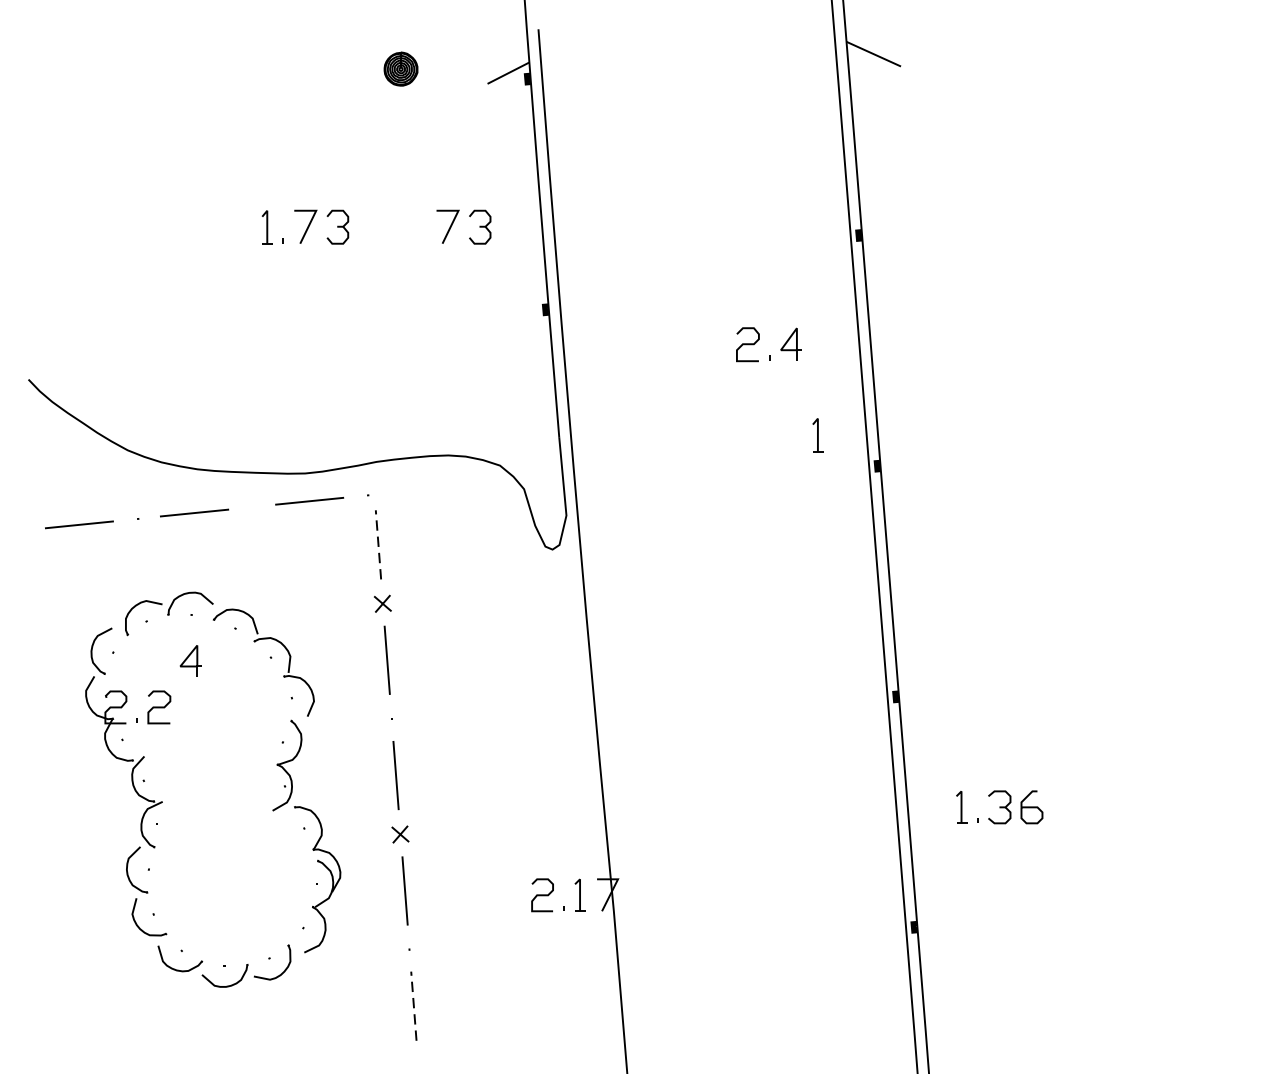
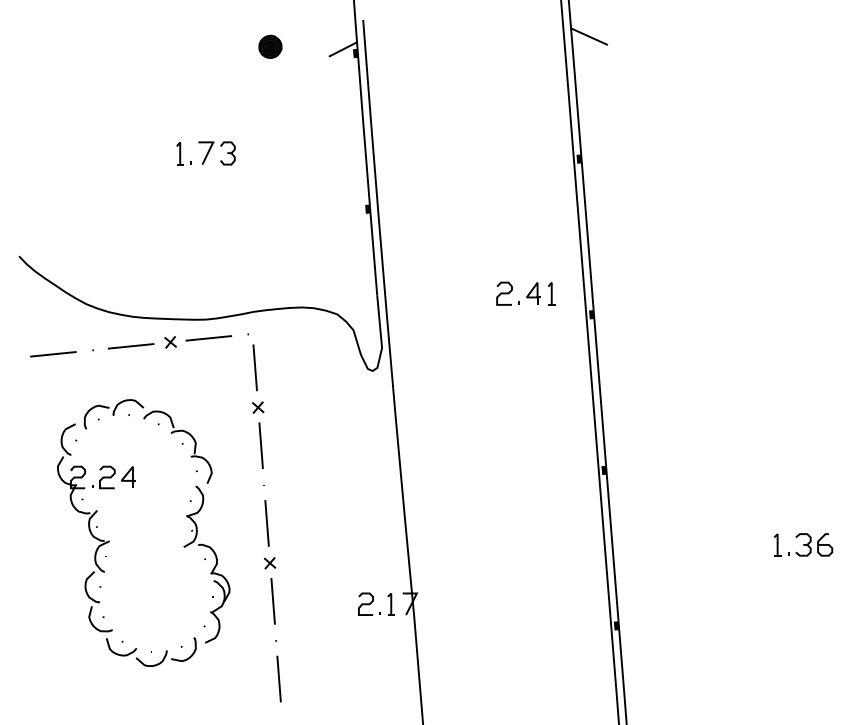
part: (454, 222) -> (306, 150), removed
part: (759, 339) -> (512, 290), moved
part: (252, 507) -> (170, 342), added
line: (378, 544) -> (255, 367), dashed -> solid
part: (190, 660) -> (128, 476), moved
part: (999, 806) -> (803, 544), moved
line: (414, 1005) -> (279, 678), dashed -> solid

